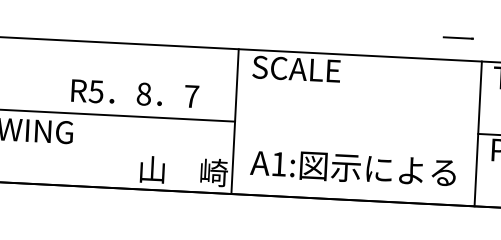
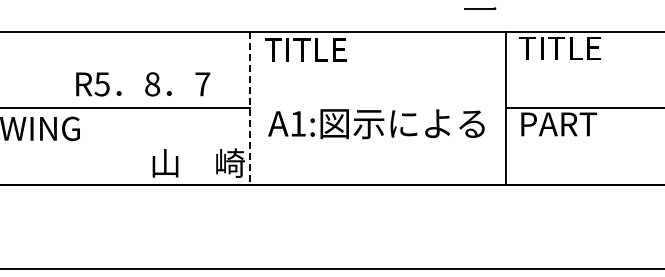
text: (296, 68) -> (311, 49), SCALE -> TITLE
line: (234, 121) -> (249, 108), solid -> dashed
text: (353, 168) -> (376, 124), moved

